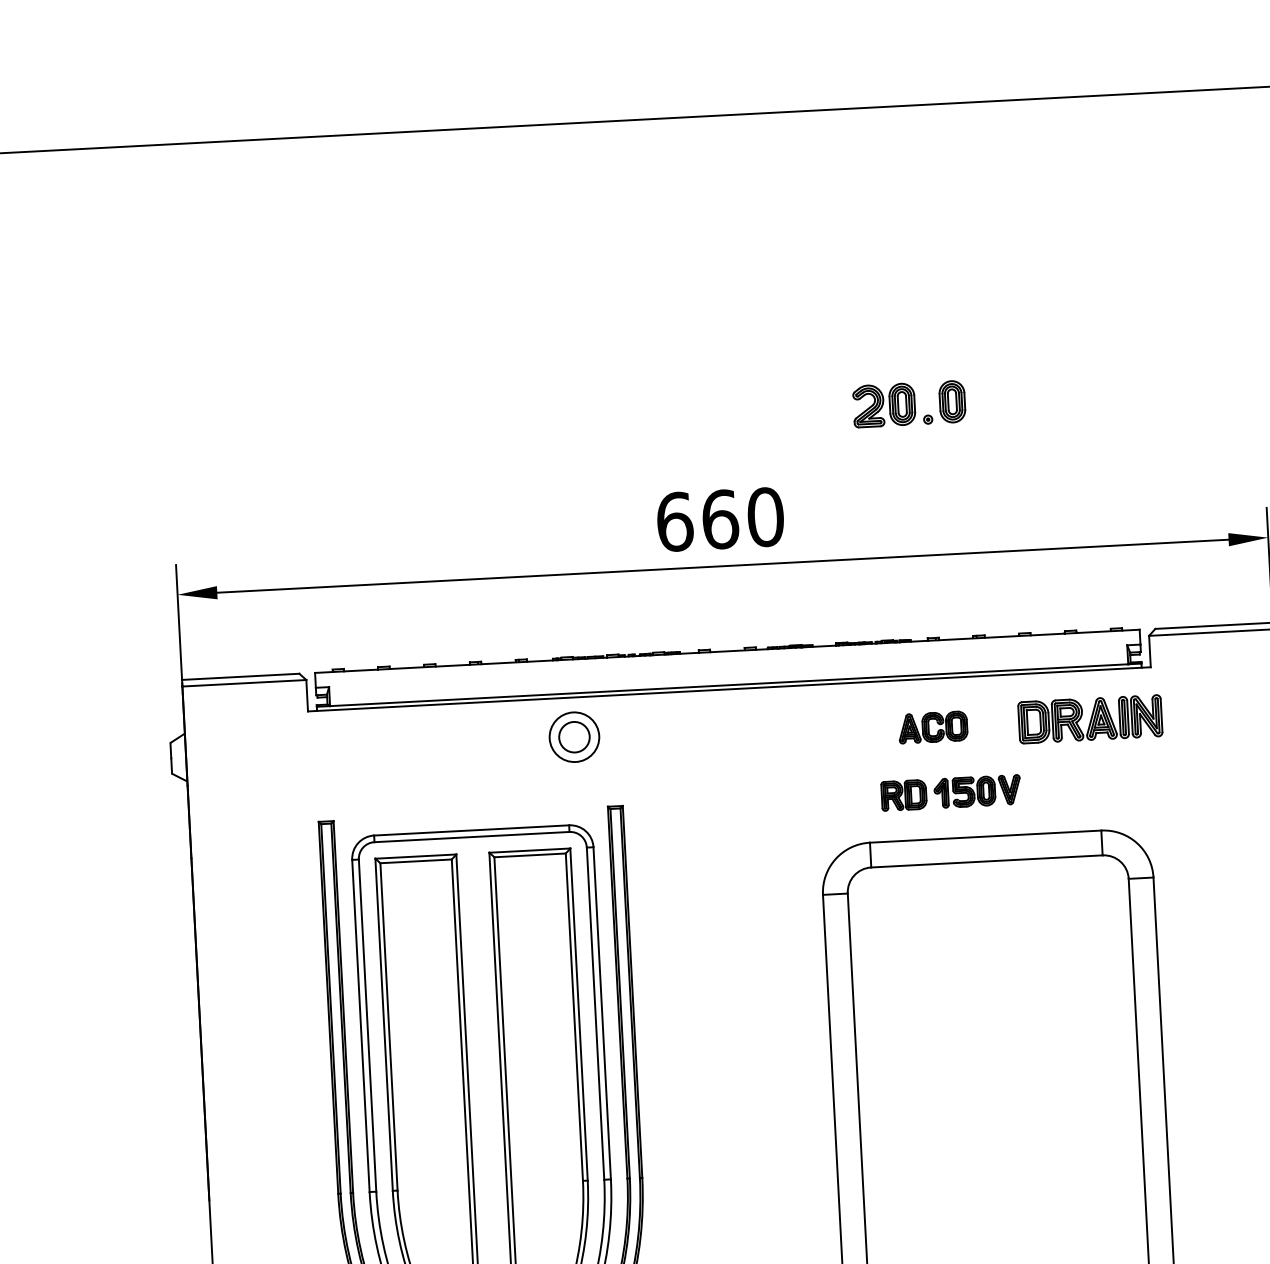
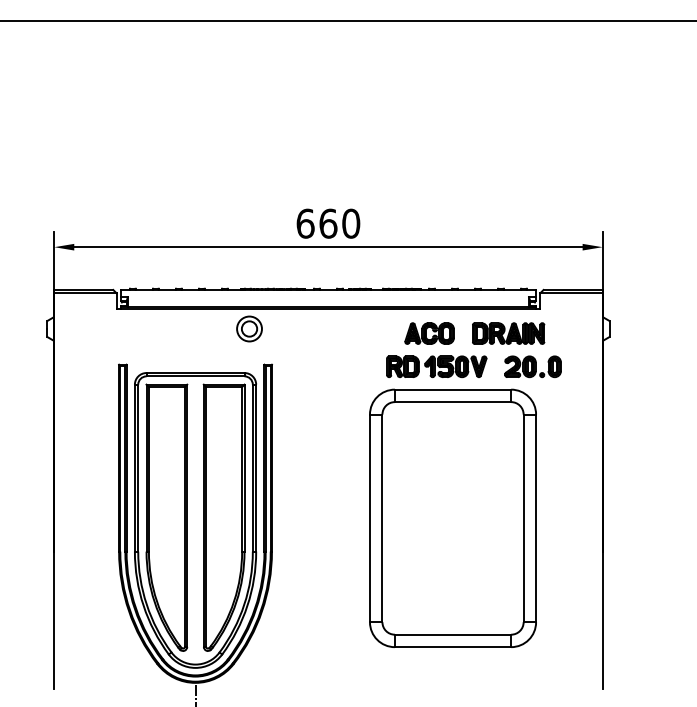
part: (908, 403) -> (532, 366), moved
part: (932, 727) -> (429, 333), size x1.43
part: (950, 792) -> (436, 366), size x1.43

